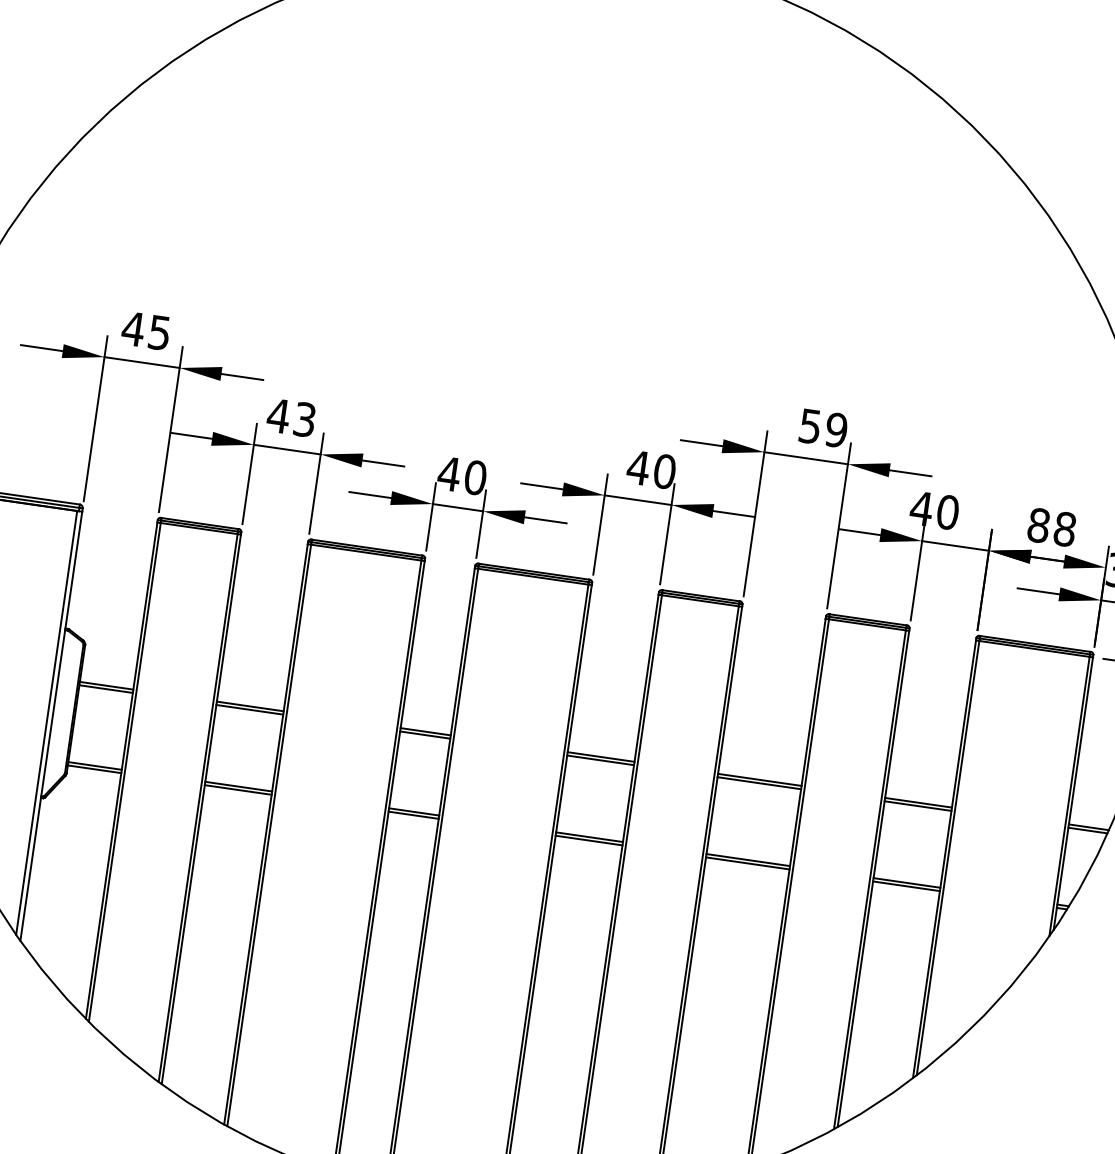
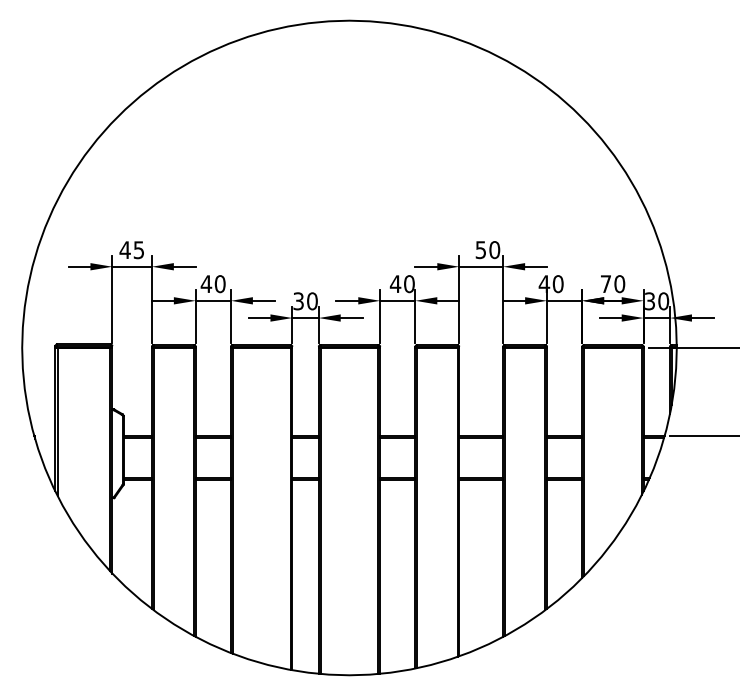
text: (303, 420) -> (219, 284), 43 -> 40
text: (835, 430) -> (494, 250), 59 -> 50
text: (449, 474) -> (298, 301), 40 -> 30
text: (1051, 528) -> (612, 284), 88 -> 70

